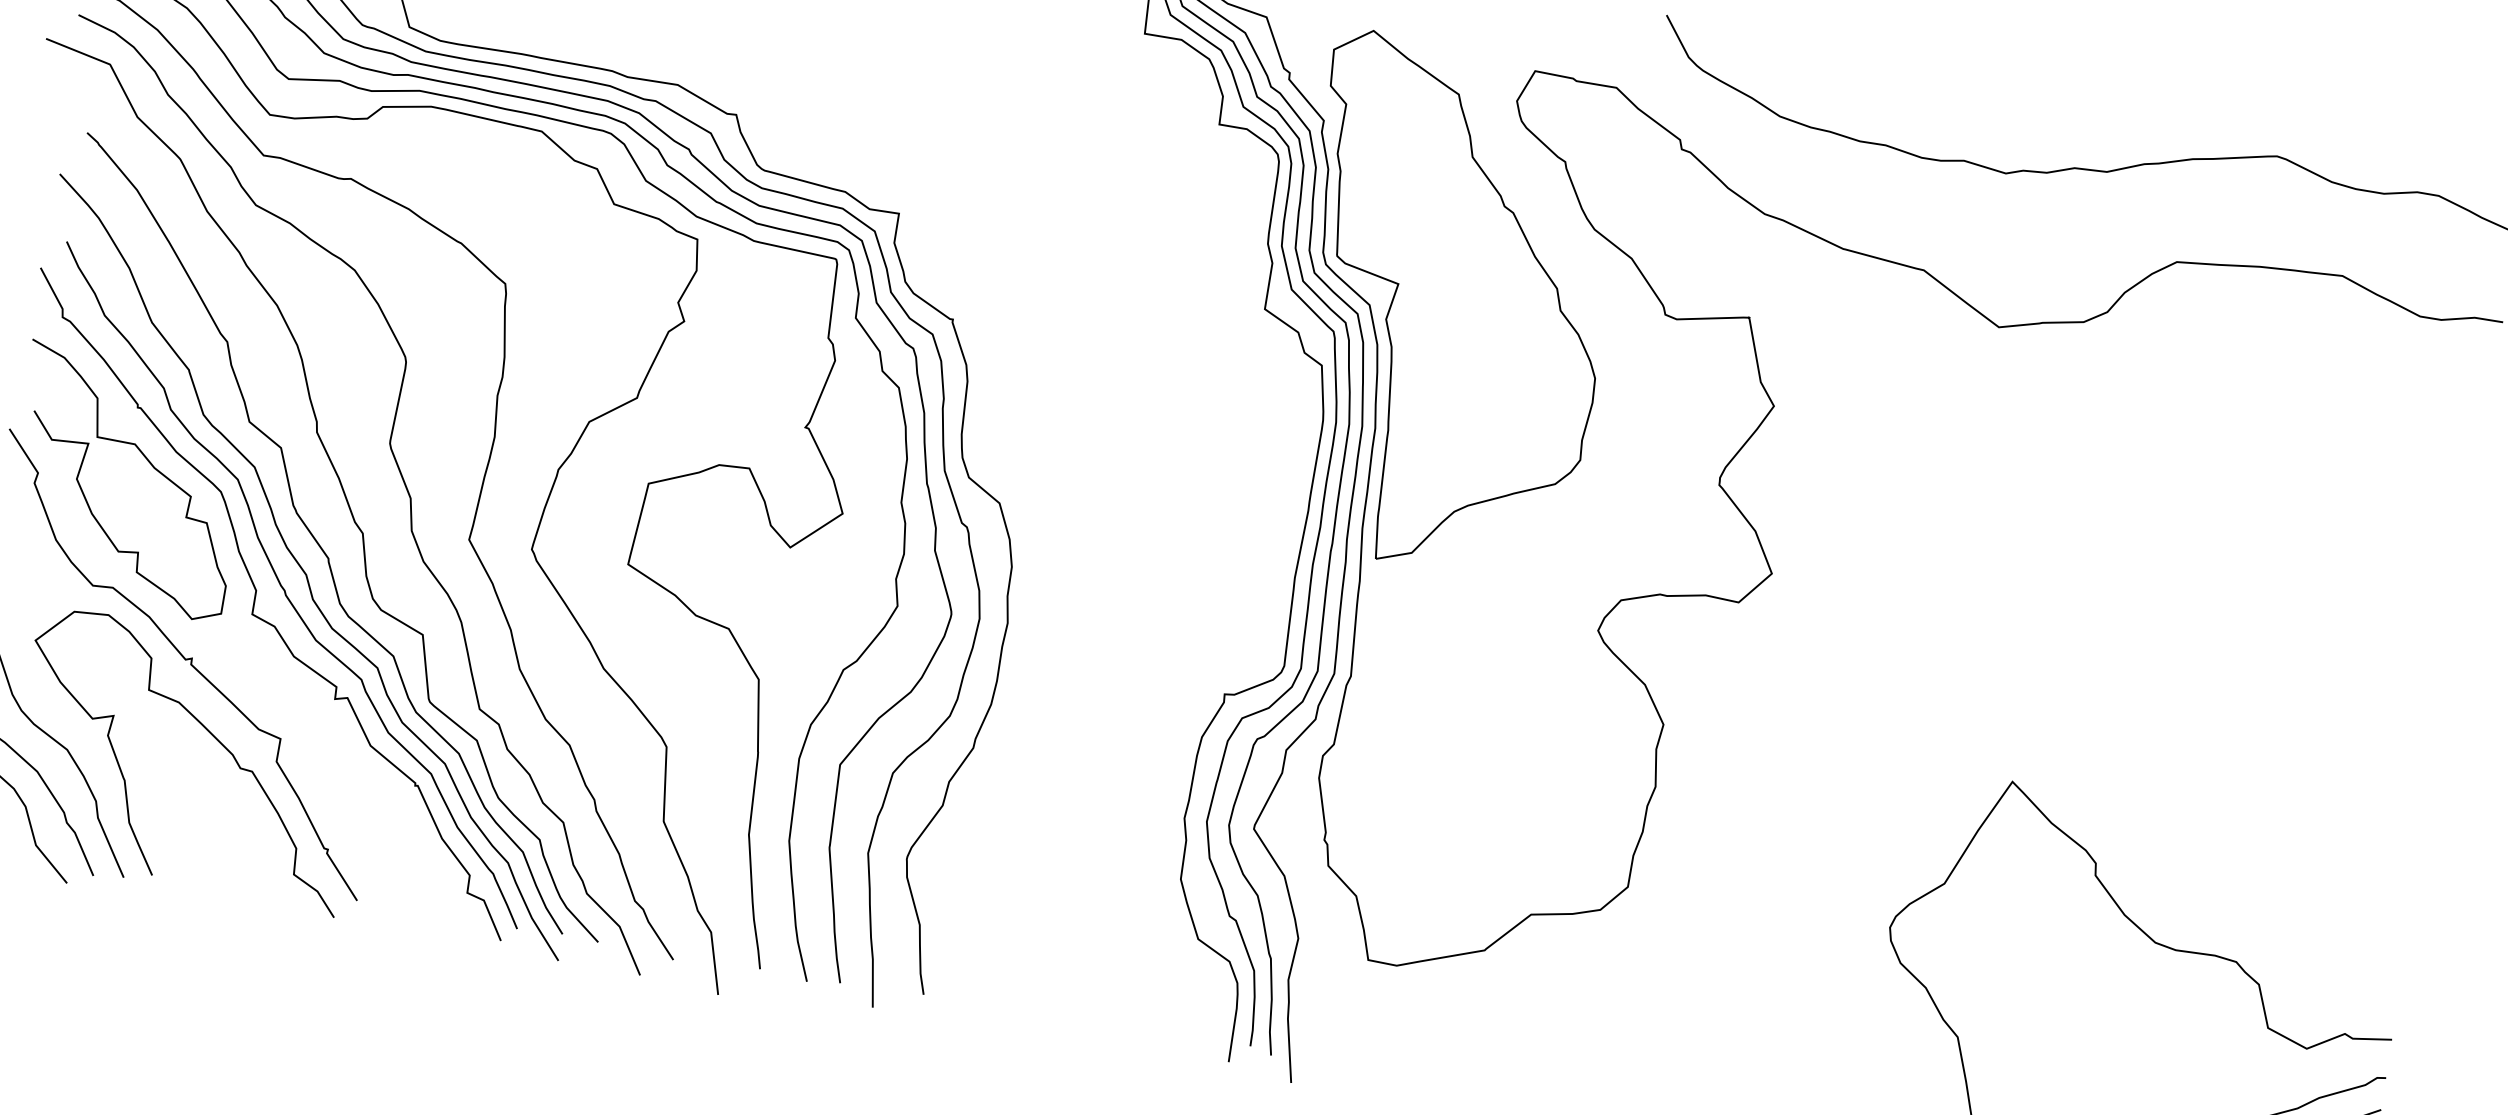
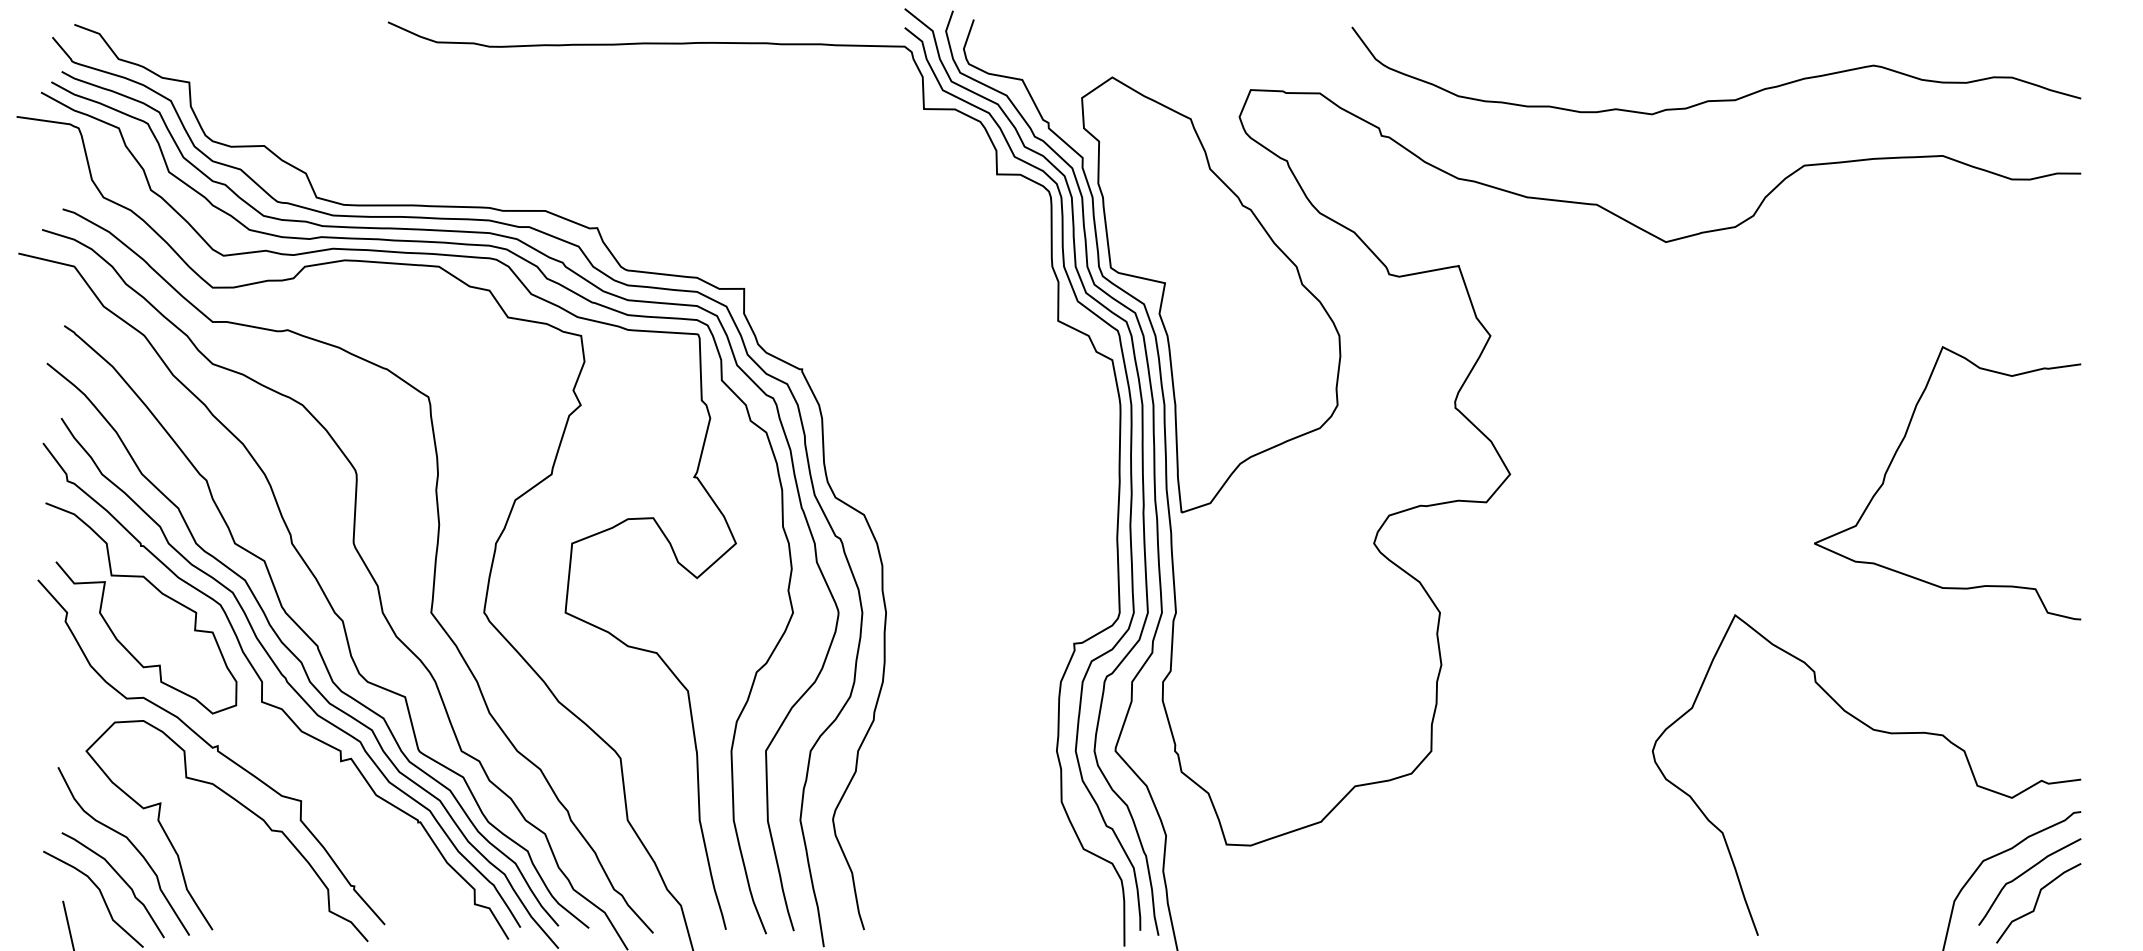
curve: (2229, 625) -> (1894, 458), added

